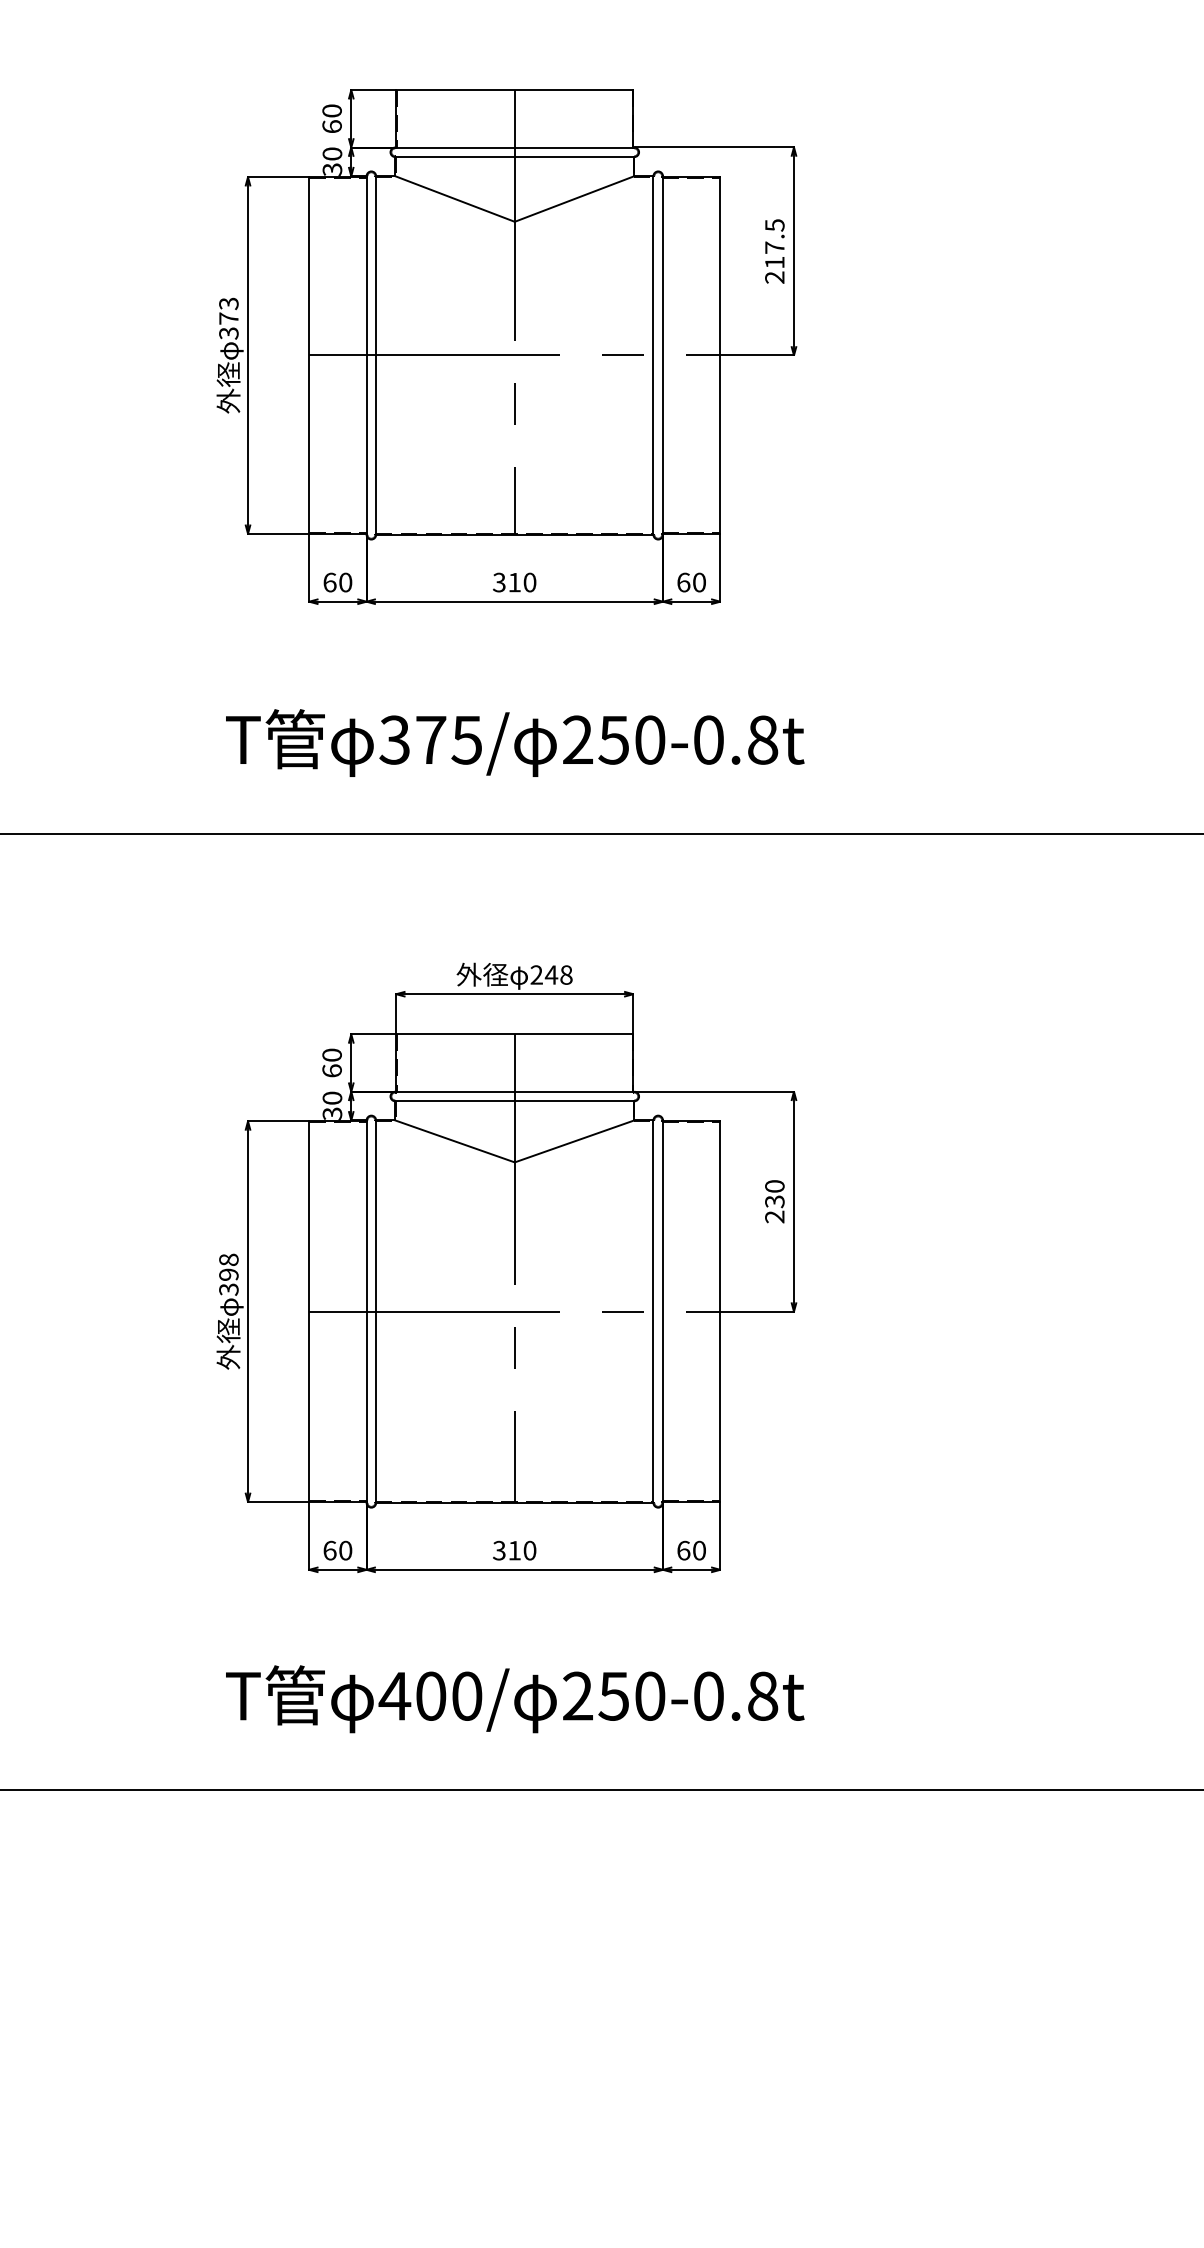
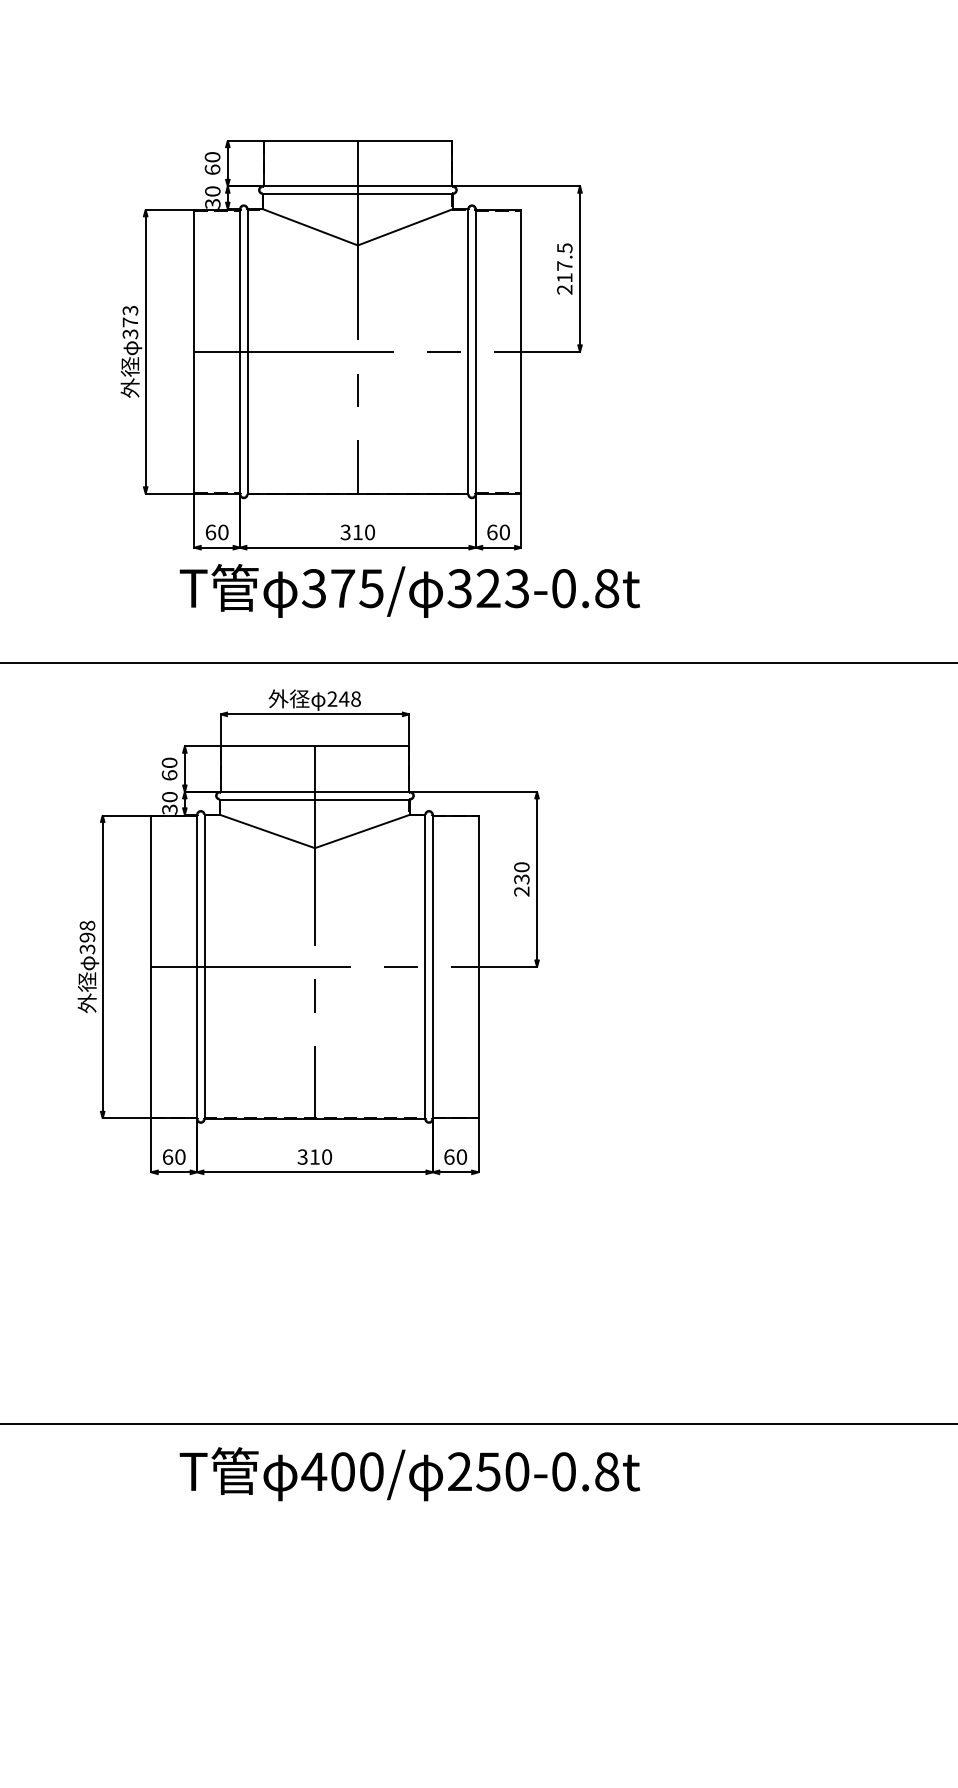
part: (506, 346) -> (351, 344), moved
text: (613, 739) -> (488, 588), 250-0.8t -> 323-0.8t
part: (506, 1267) -> (308, 931), moved
text: (515, 1699) -> (410, 1474), moved

